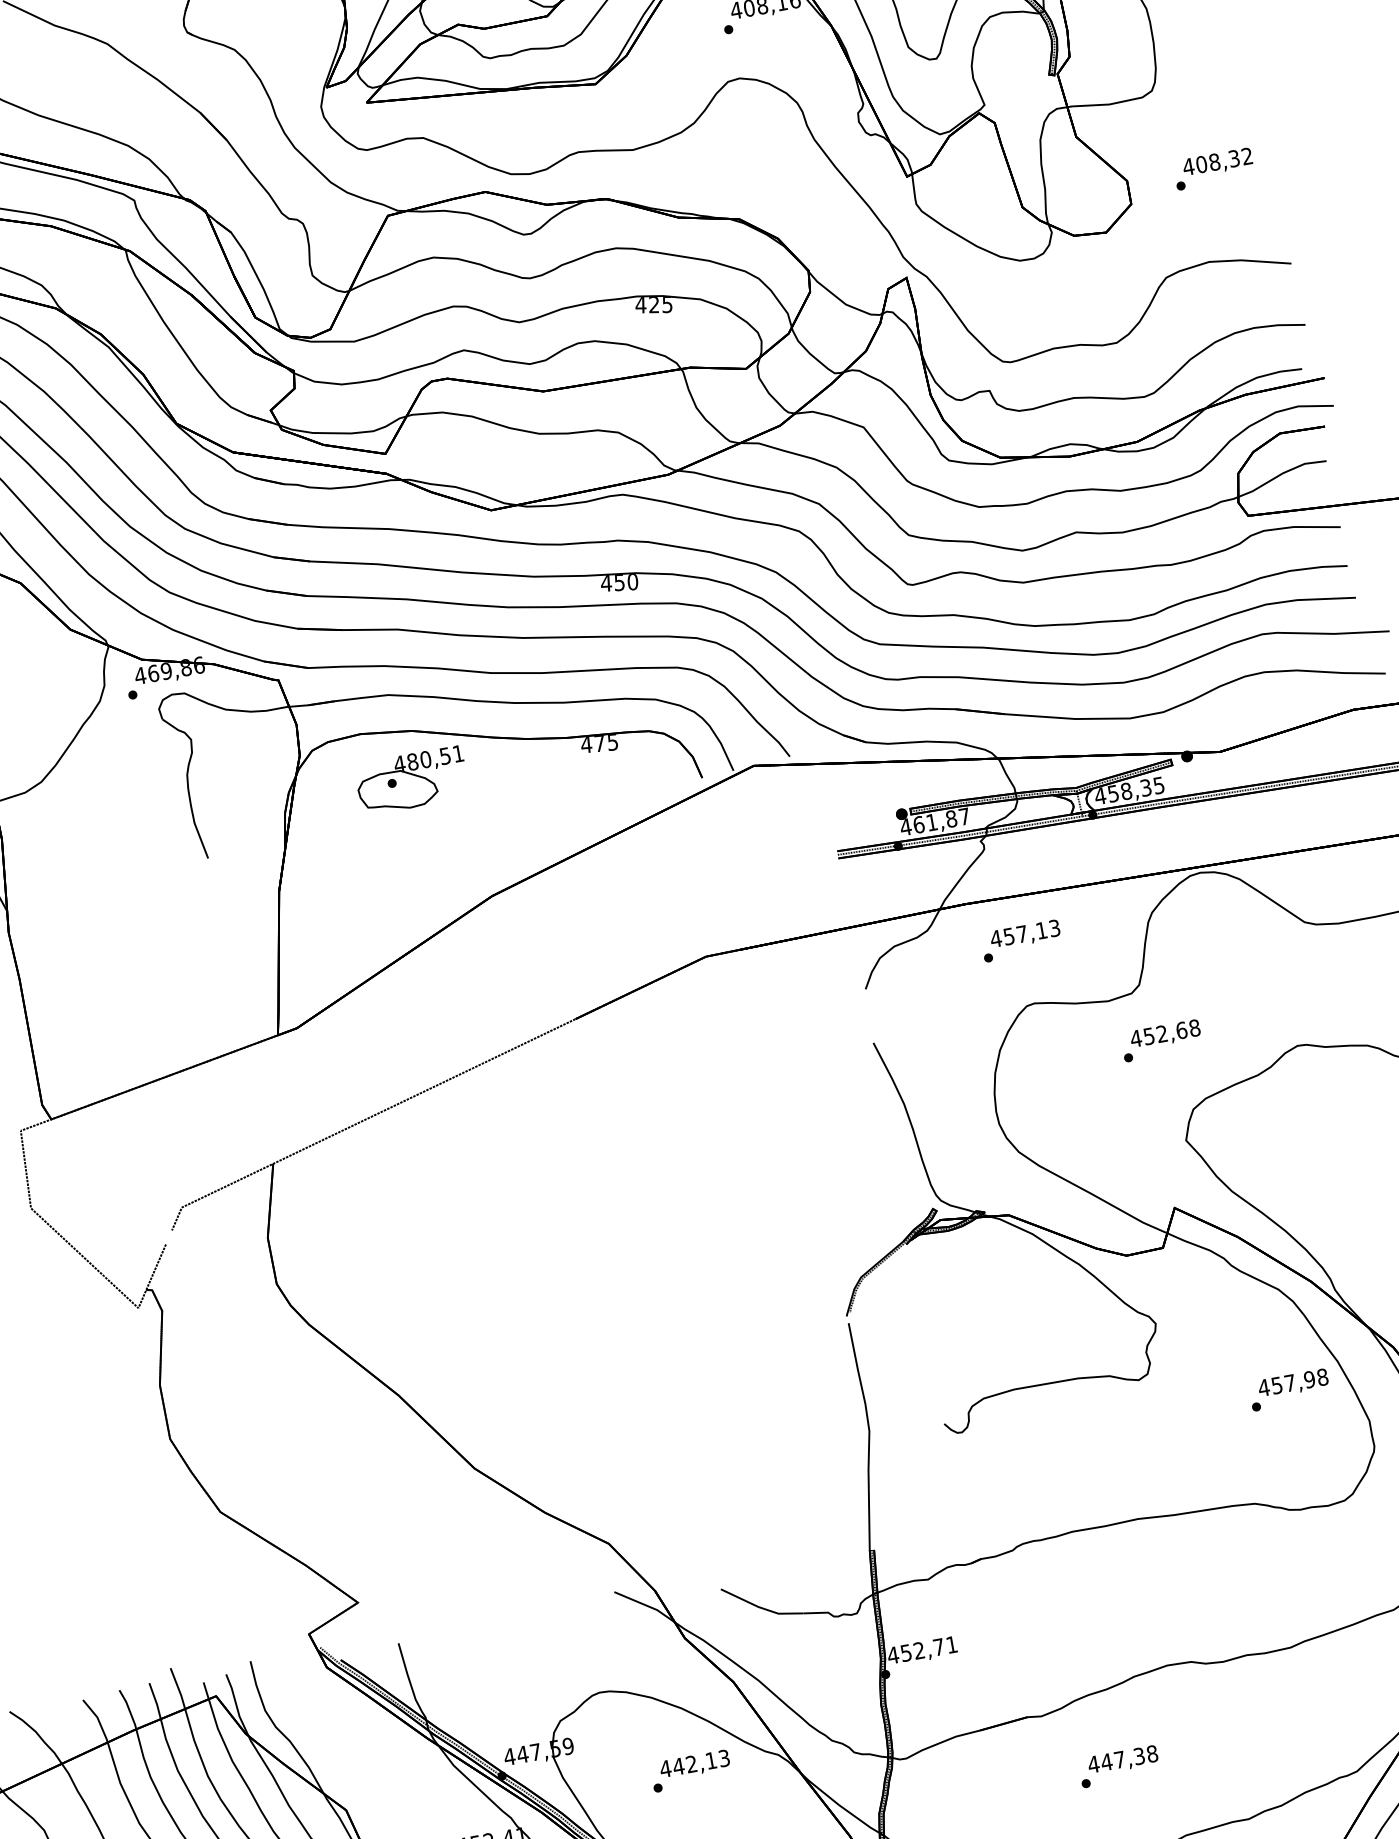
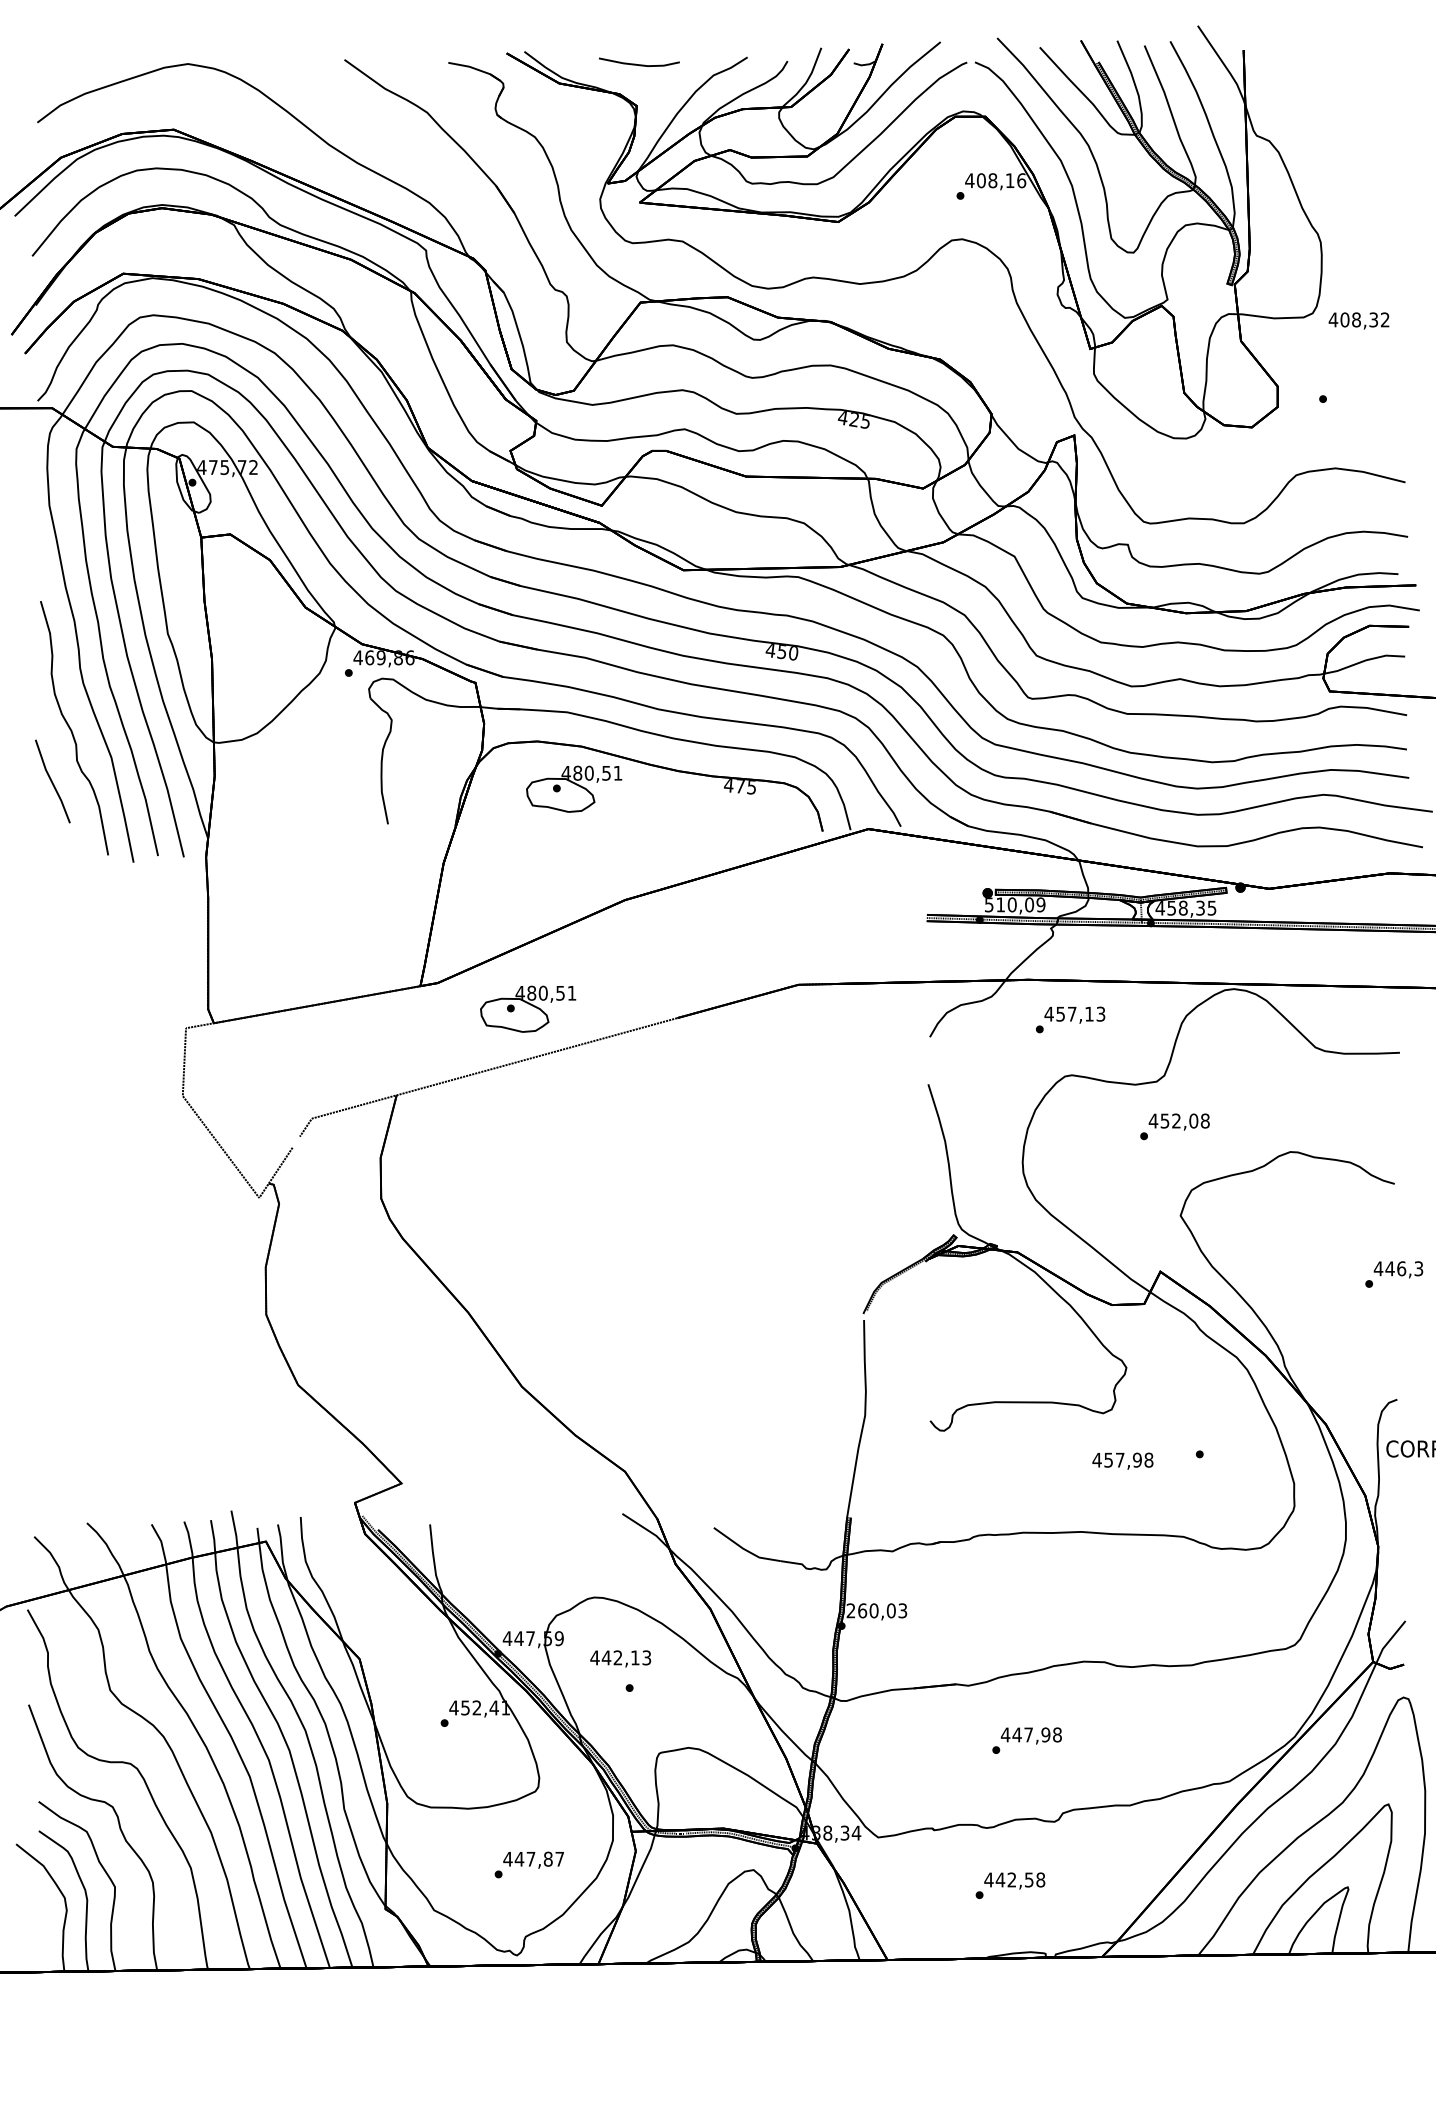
text: (1217, 162) -> (1358, 320), moved
text: (934, 821) -> (1014, 904), 461,87 -> 510,09
text: (1181, 1029) -> (1193, 1120), 452,68 -> 452,08
part: (404, 1038) -> (528, 1008), added
text: (1292, 1383) -> (1122, 1460), moved
text: (922, 1649) -> (876, 1610), 452,71 -> 260,03
text: (1138, 1755) -> (1045, 1734), 447,38 -> 447,98
text: (694, 1764) -> (620, 1658), moved

